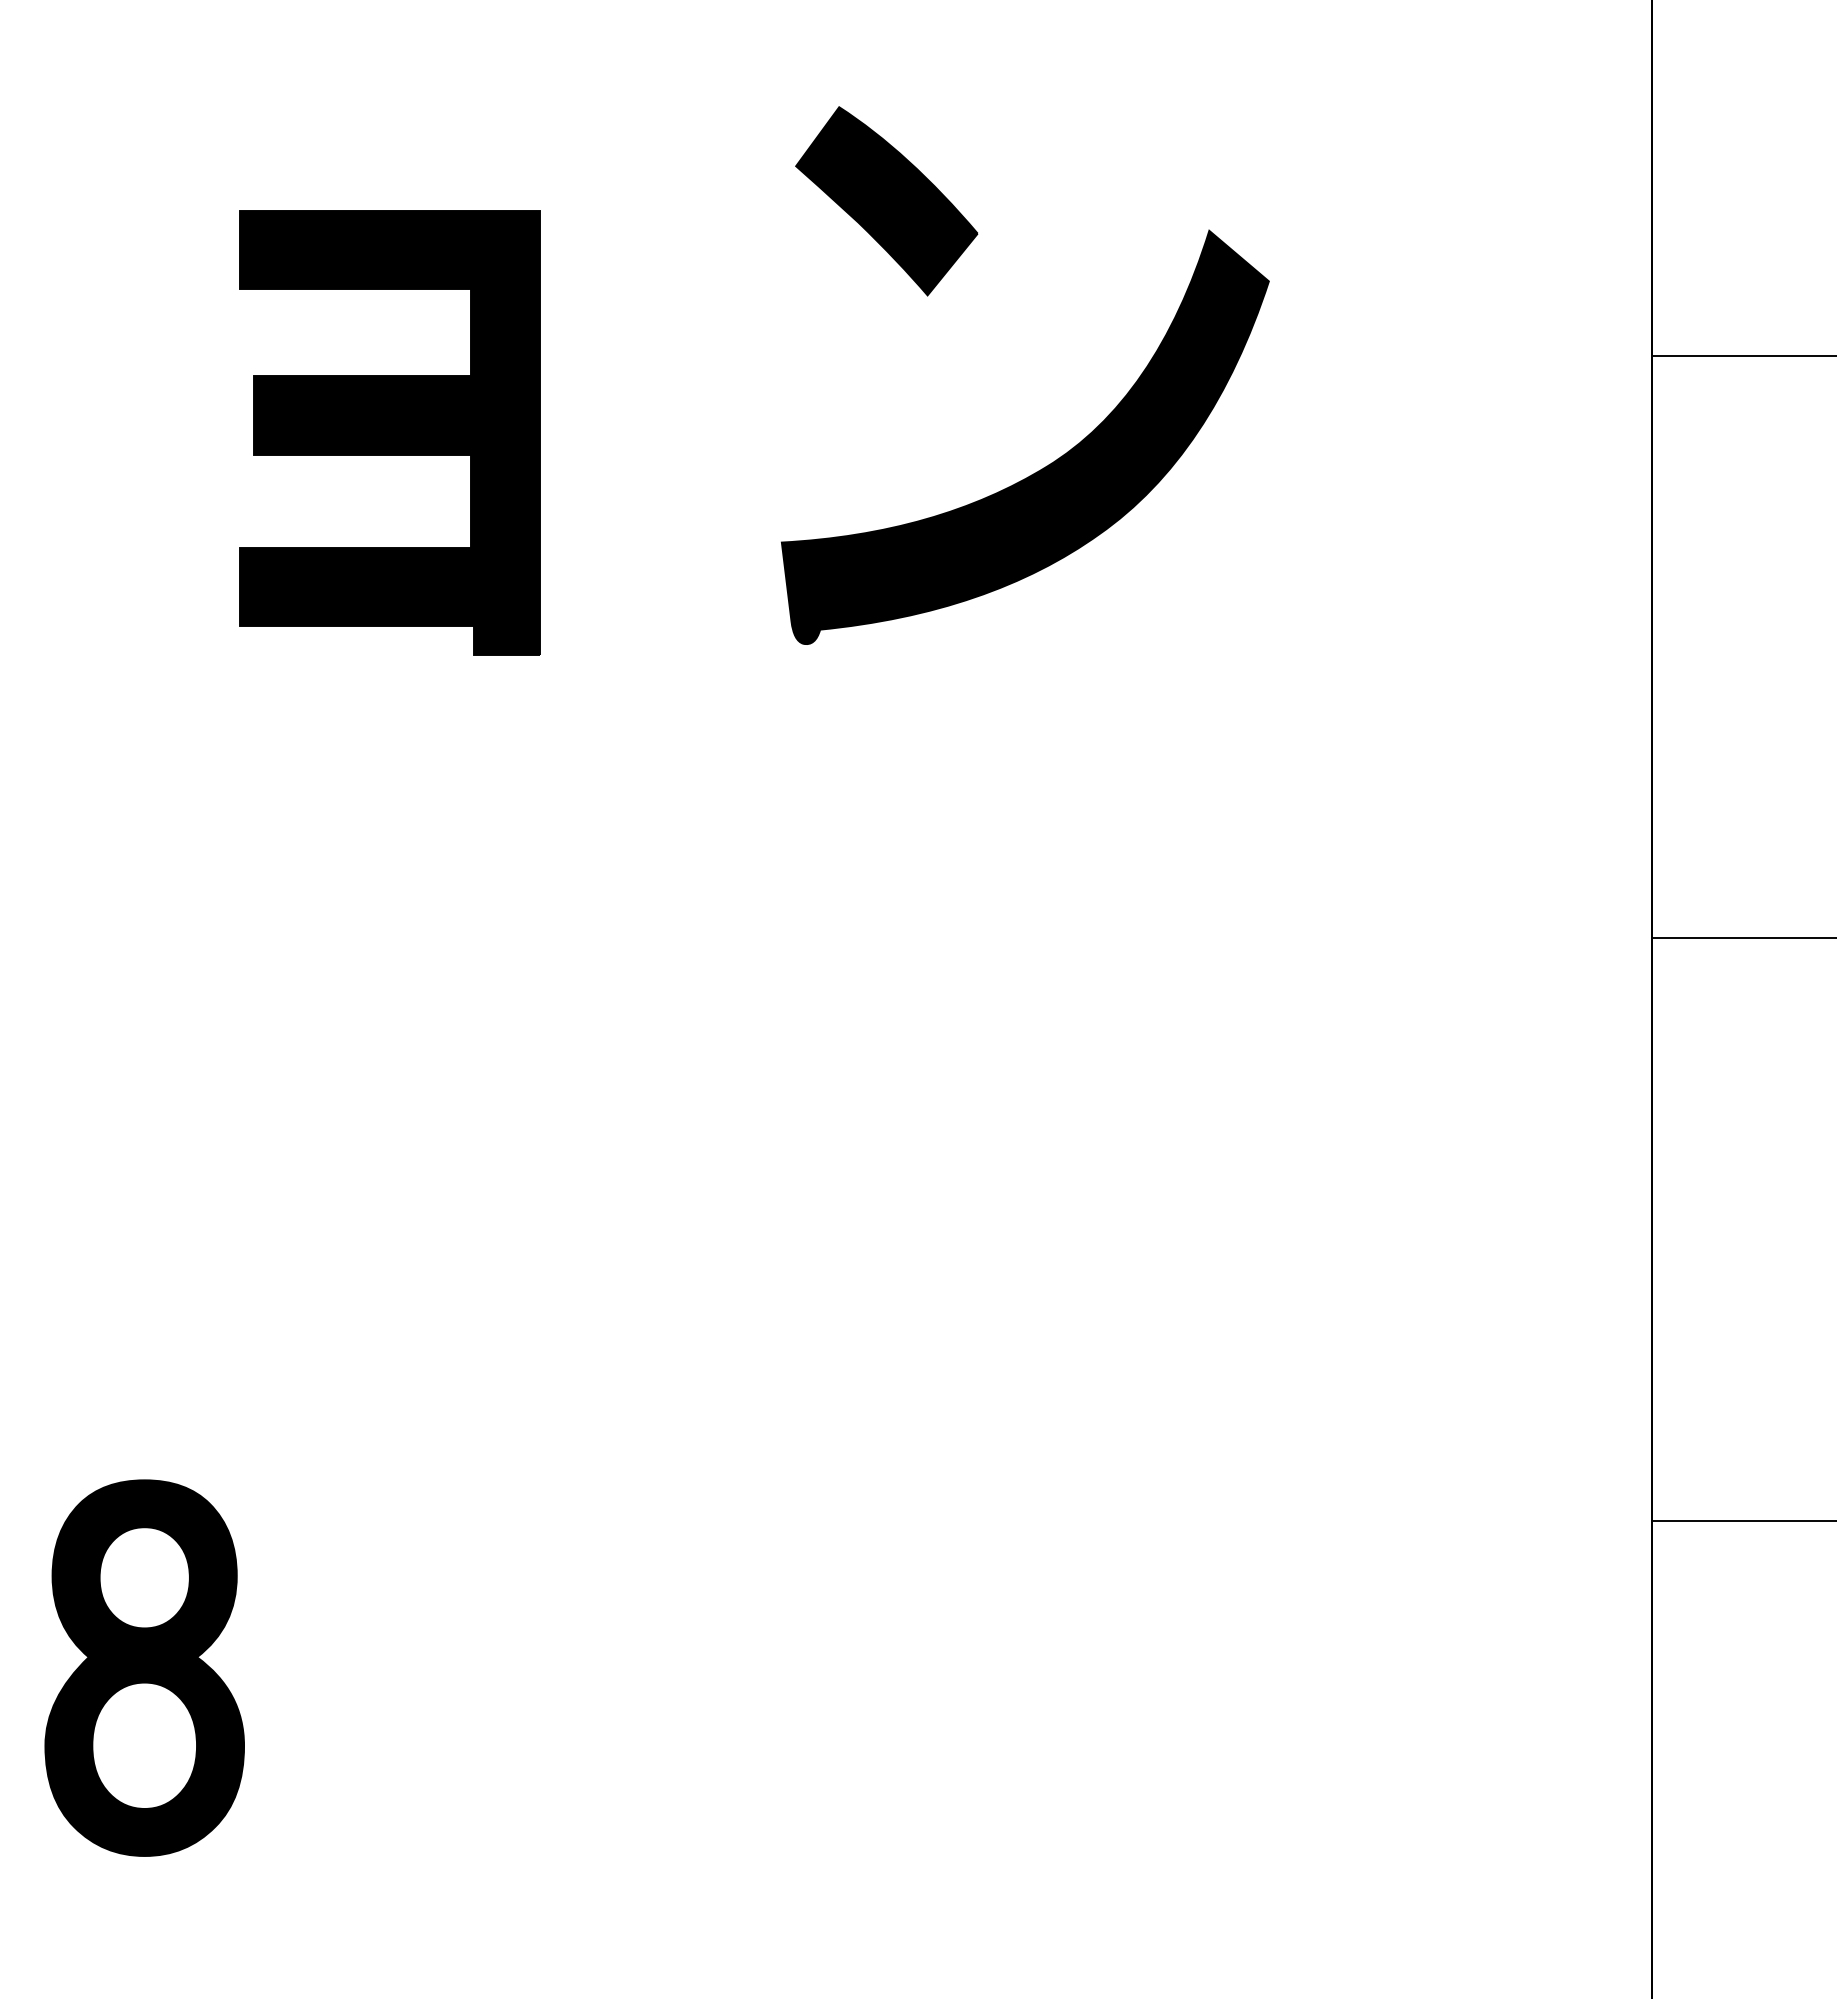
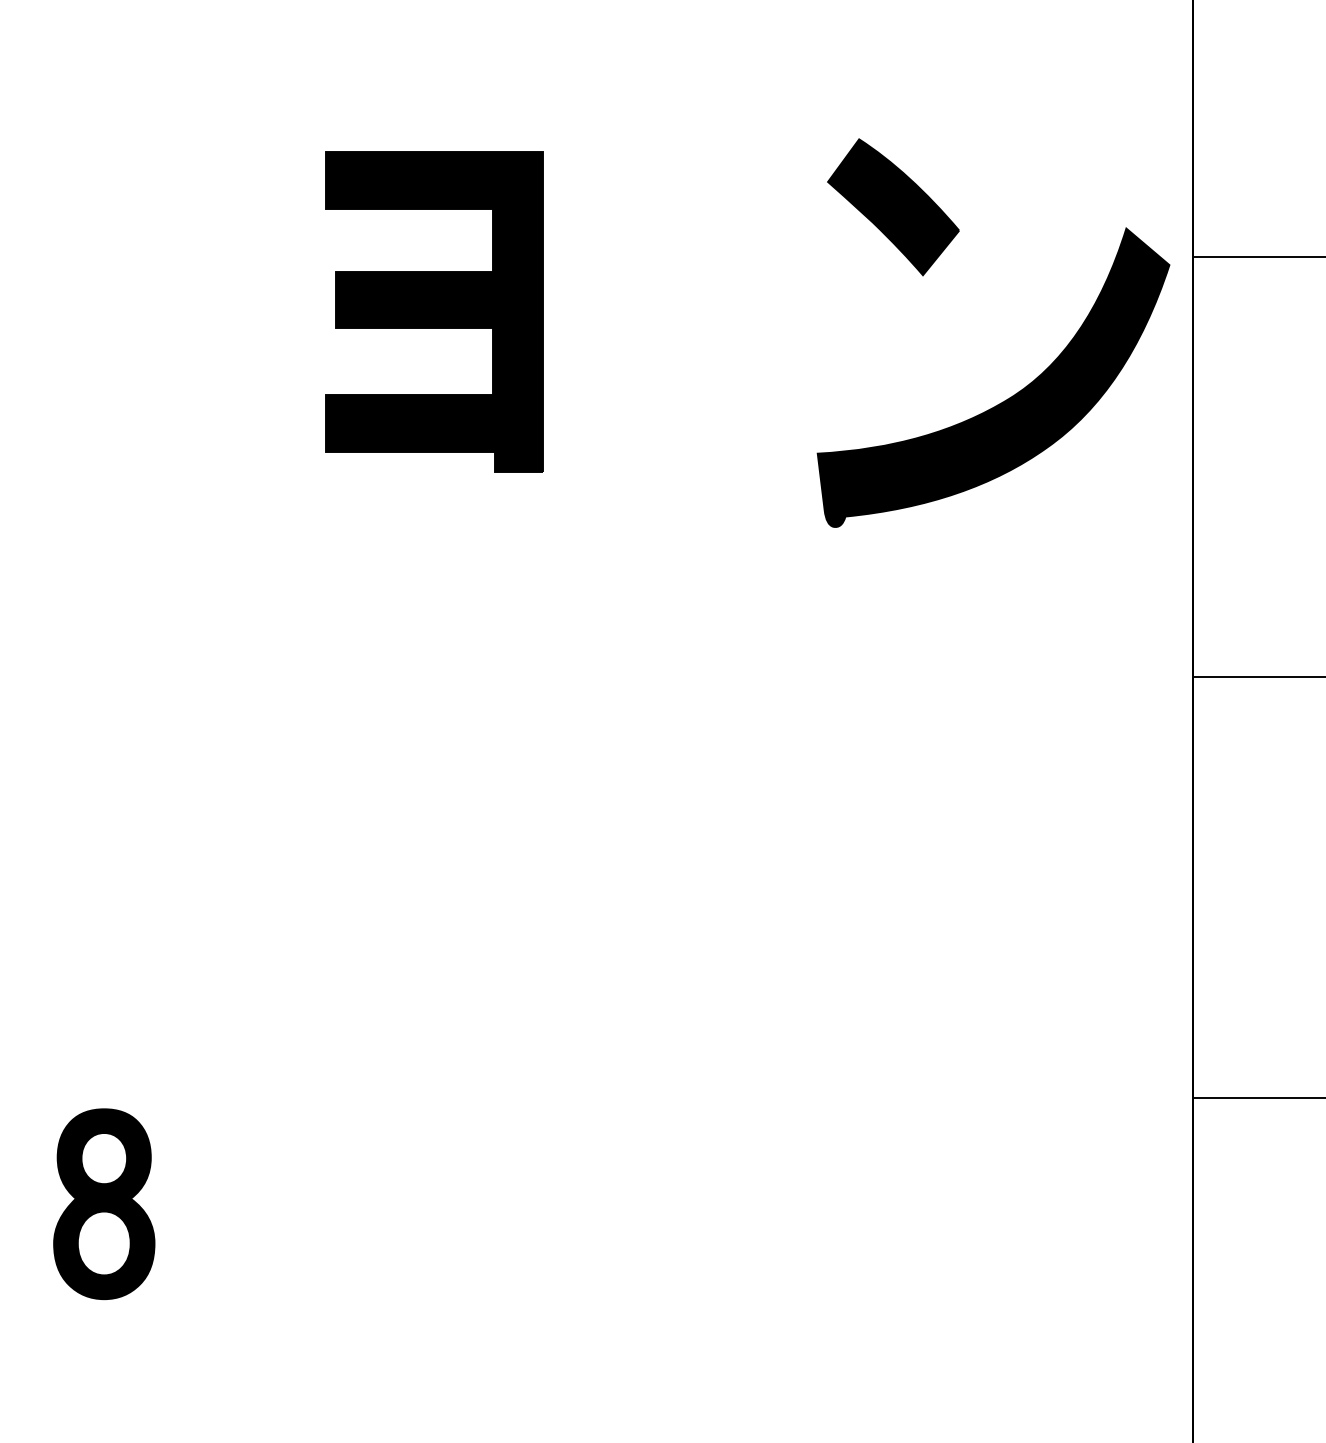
part: (389, 432) -> (434, 312), moved
part: (1084, 437) -> (1036, 377), moved
part: (144, 1667) -> (104, 1203), size x0.7

